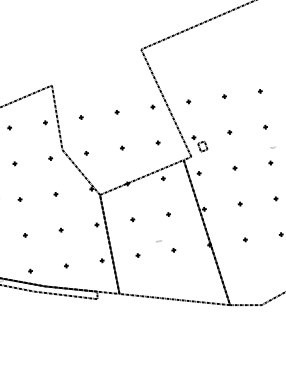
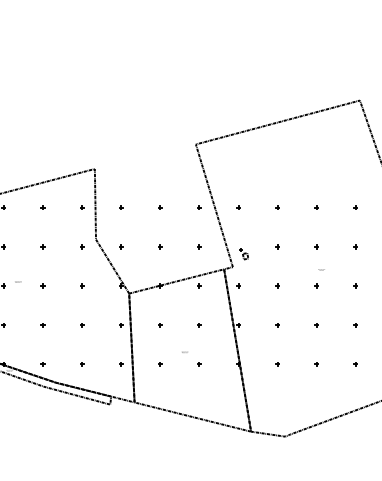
part: (199, 143) -> (243, 253), size x0.6

